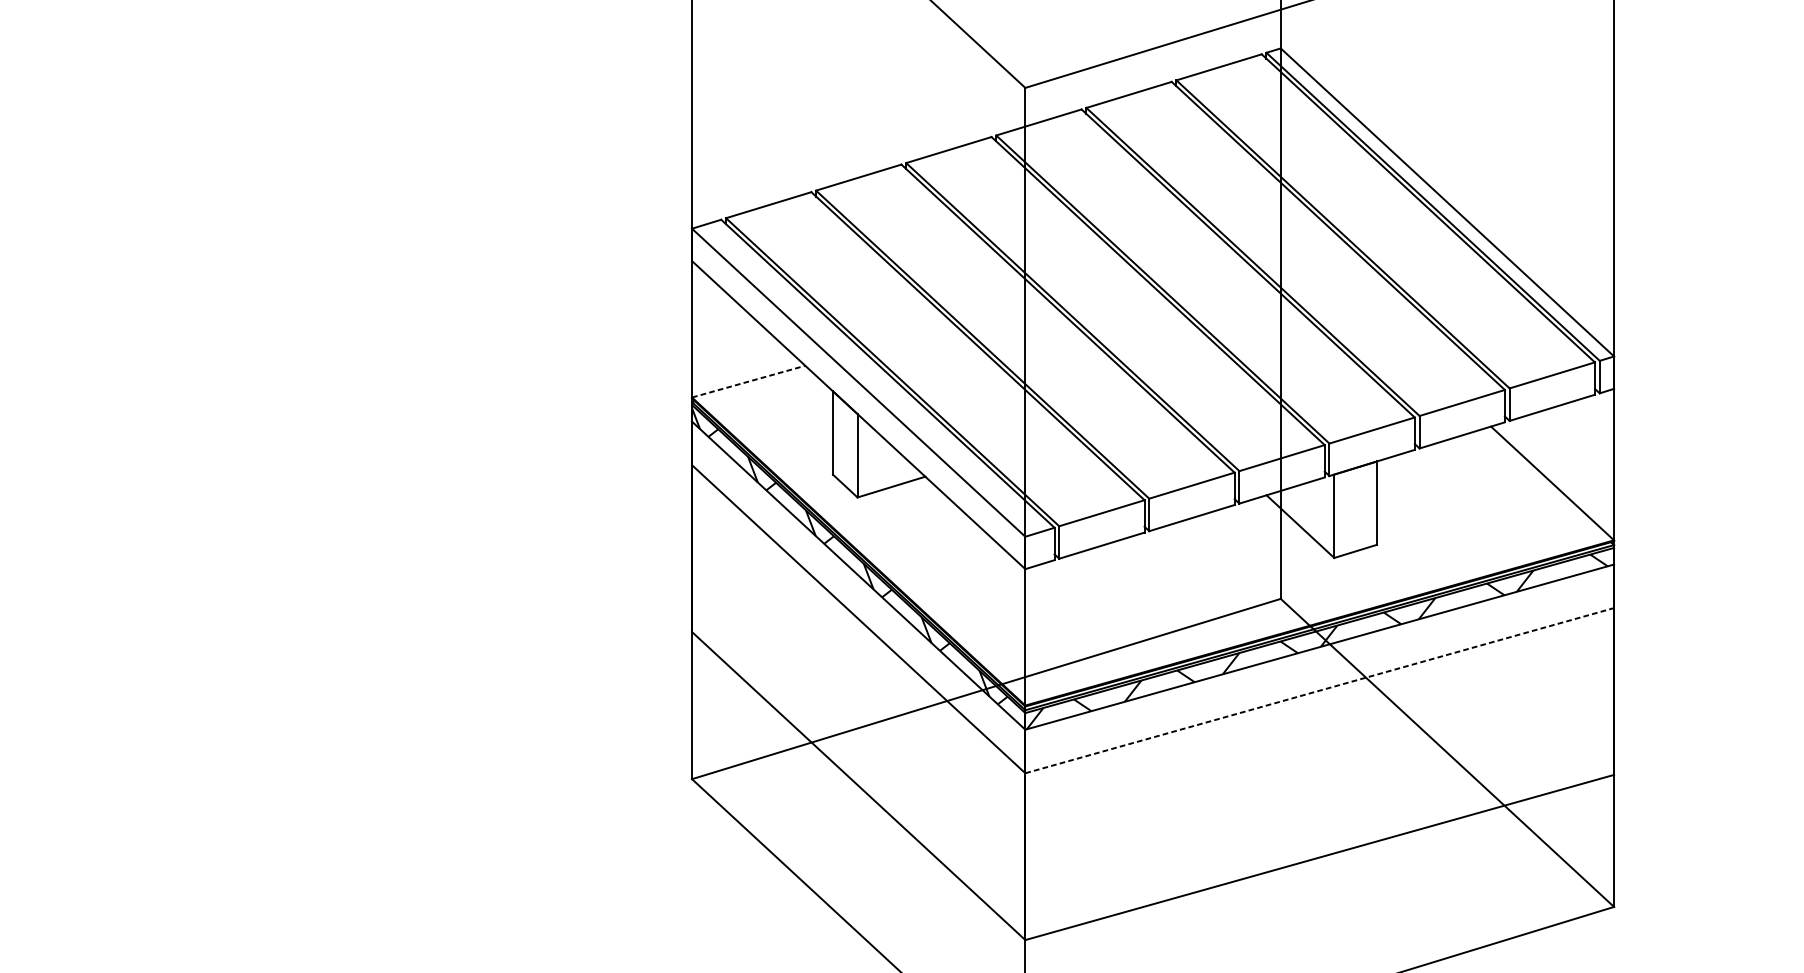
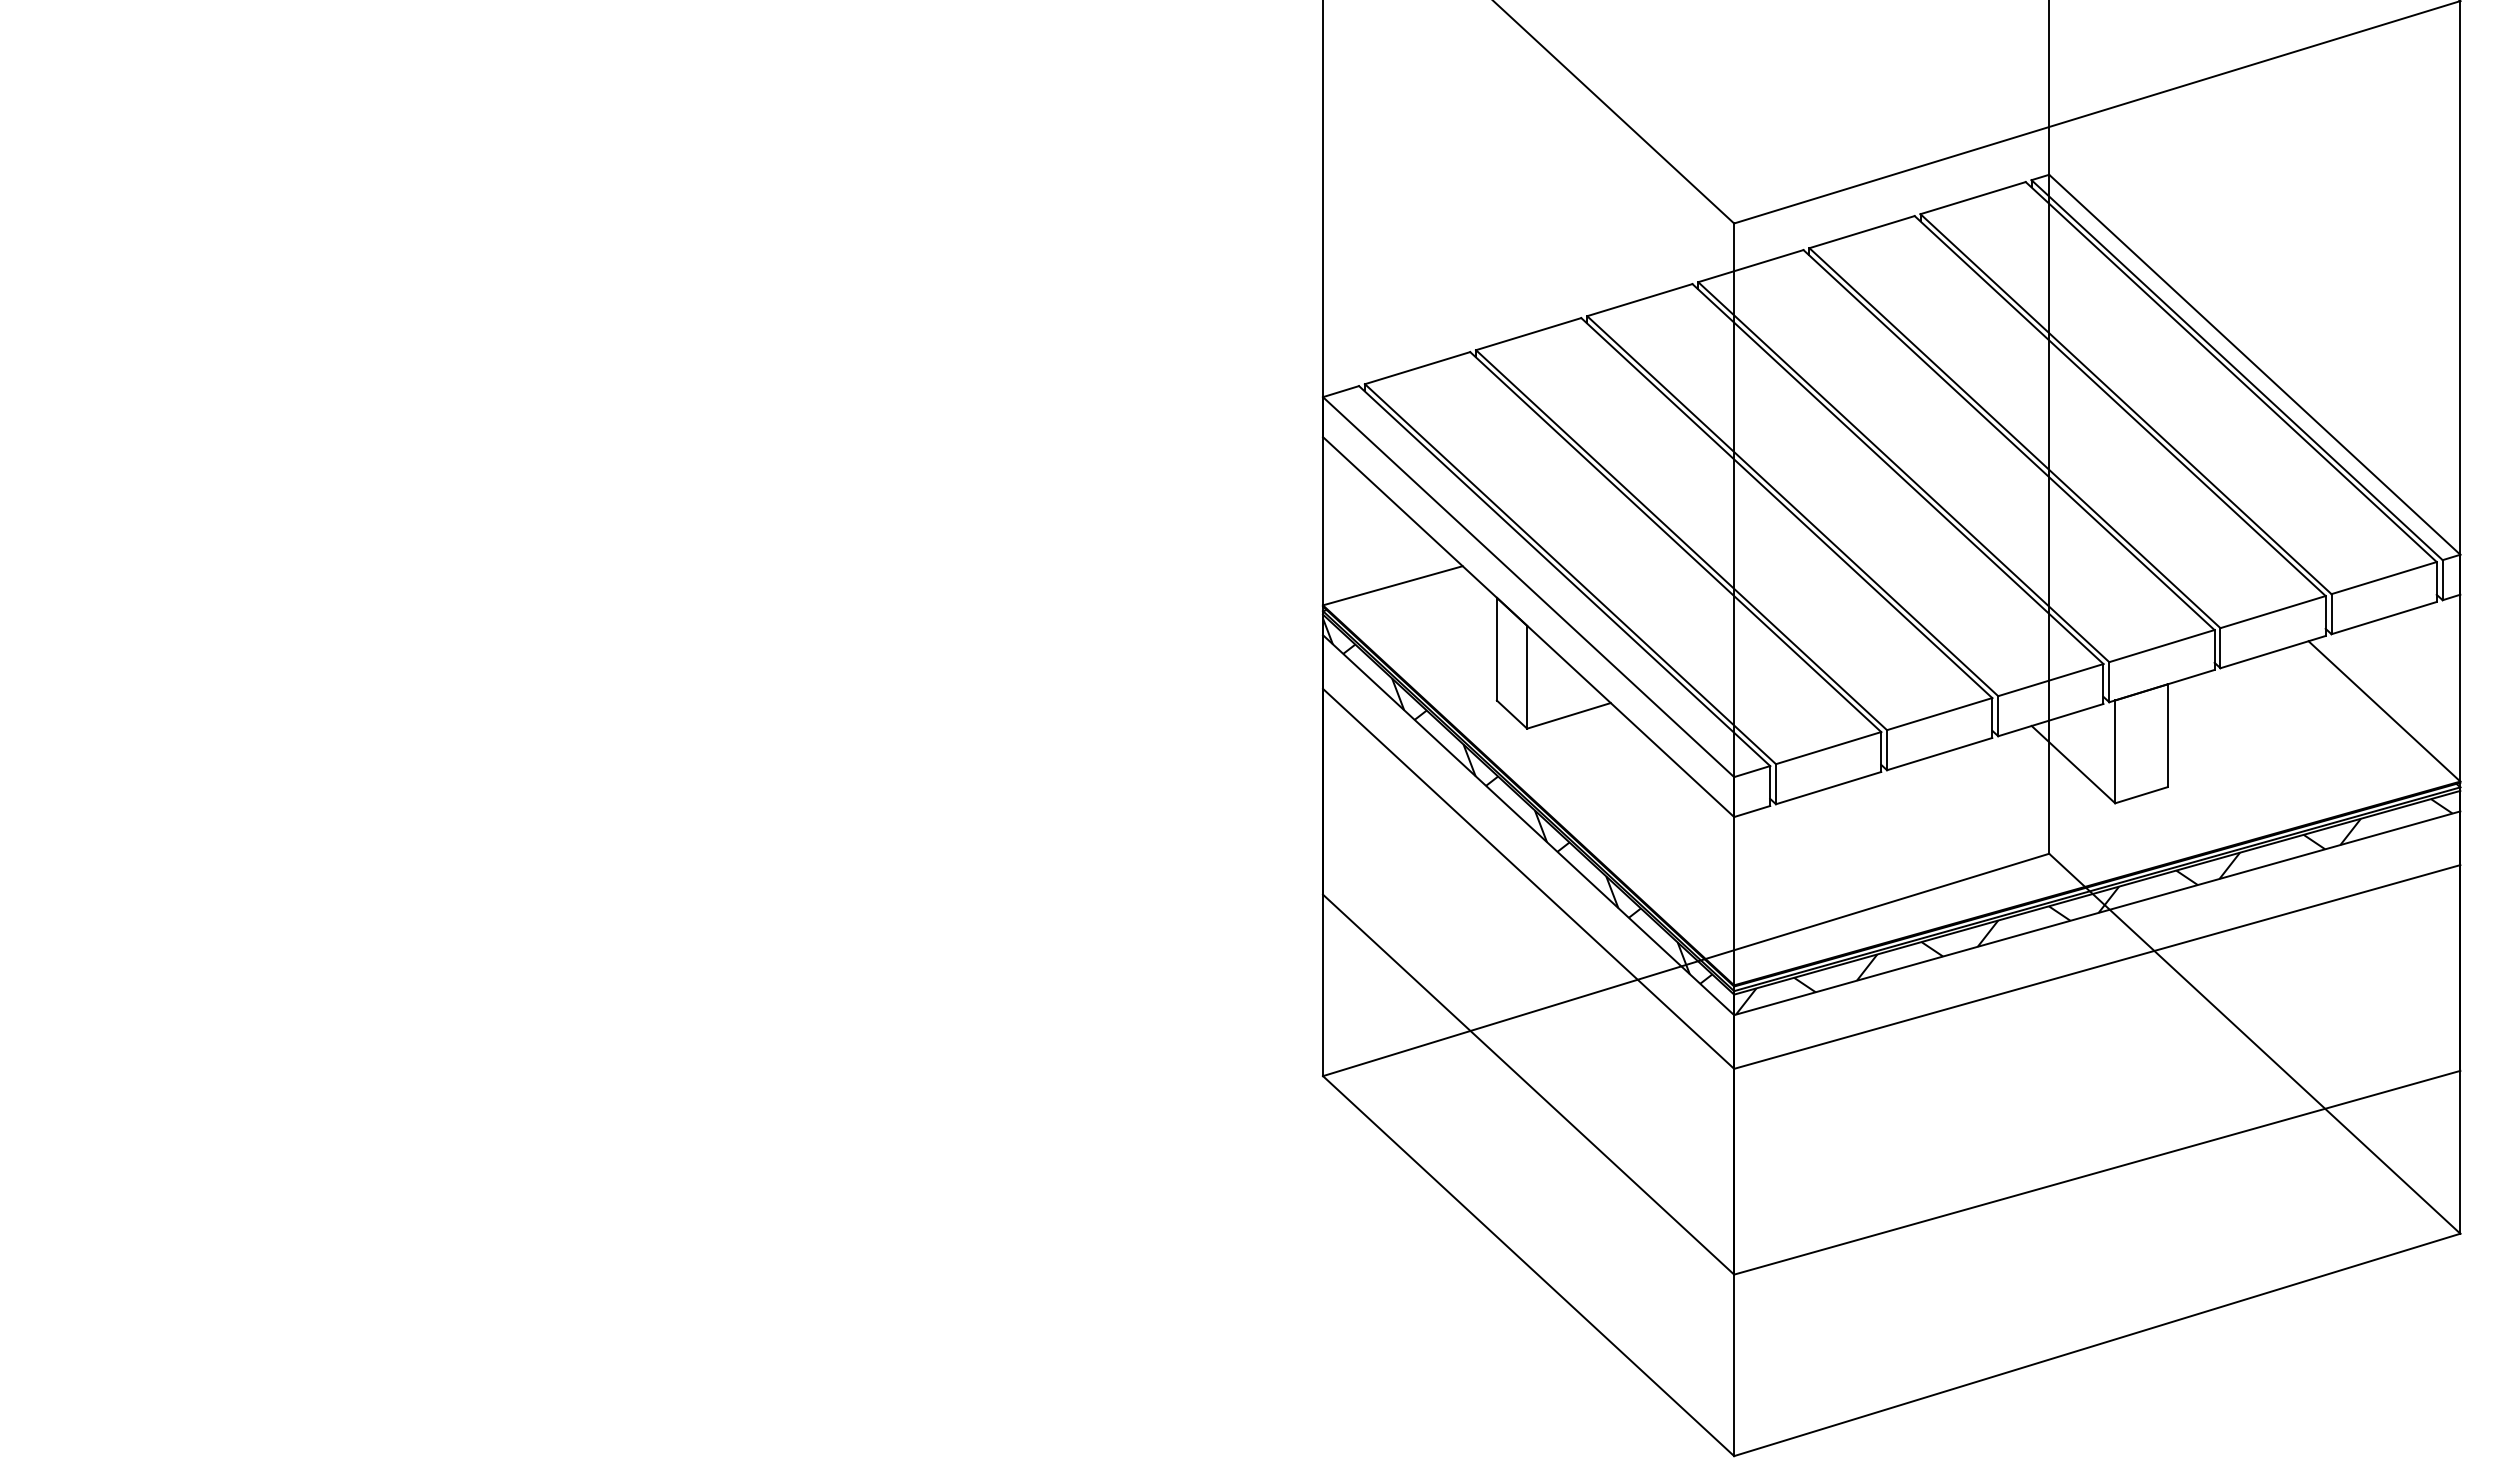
line: (748, 381) -> (1392, 585), dashed -> solid
line: (1319, 690) -> (2097, 966), dashed -> solid

